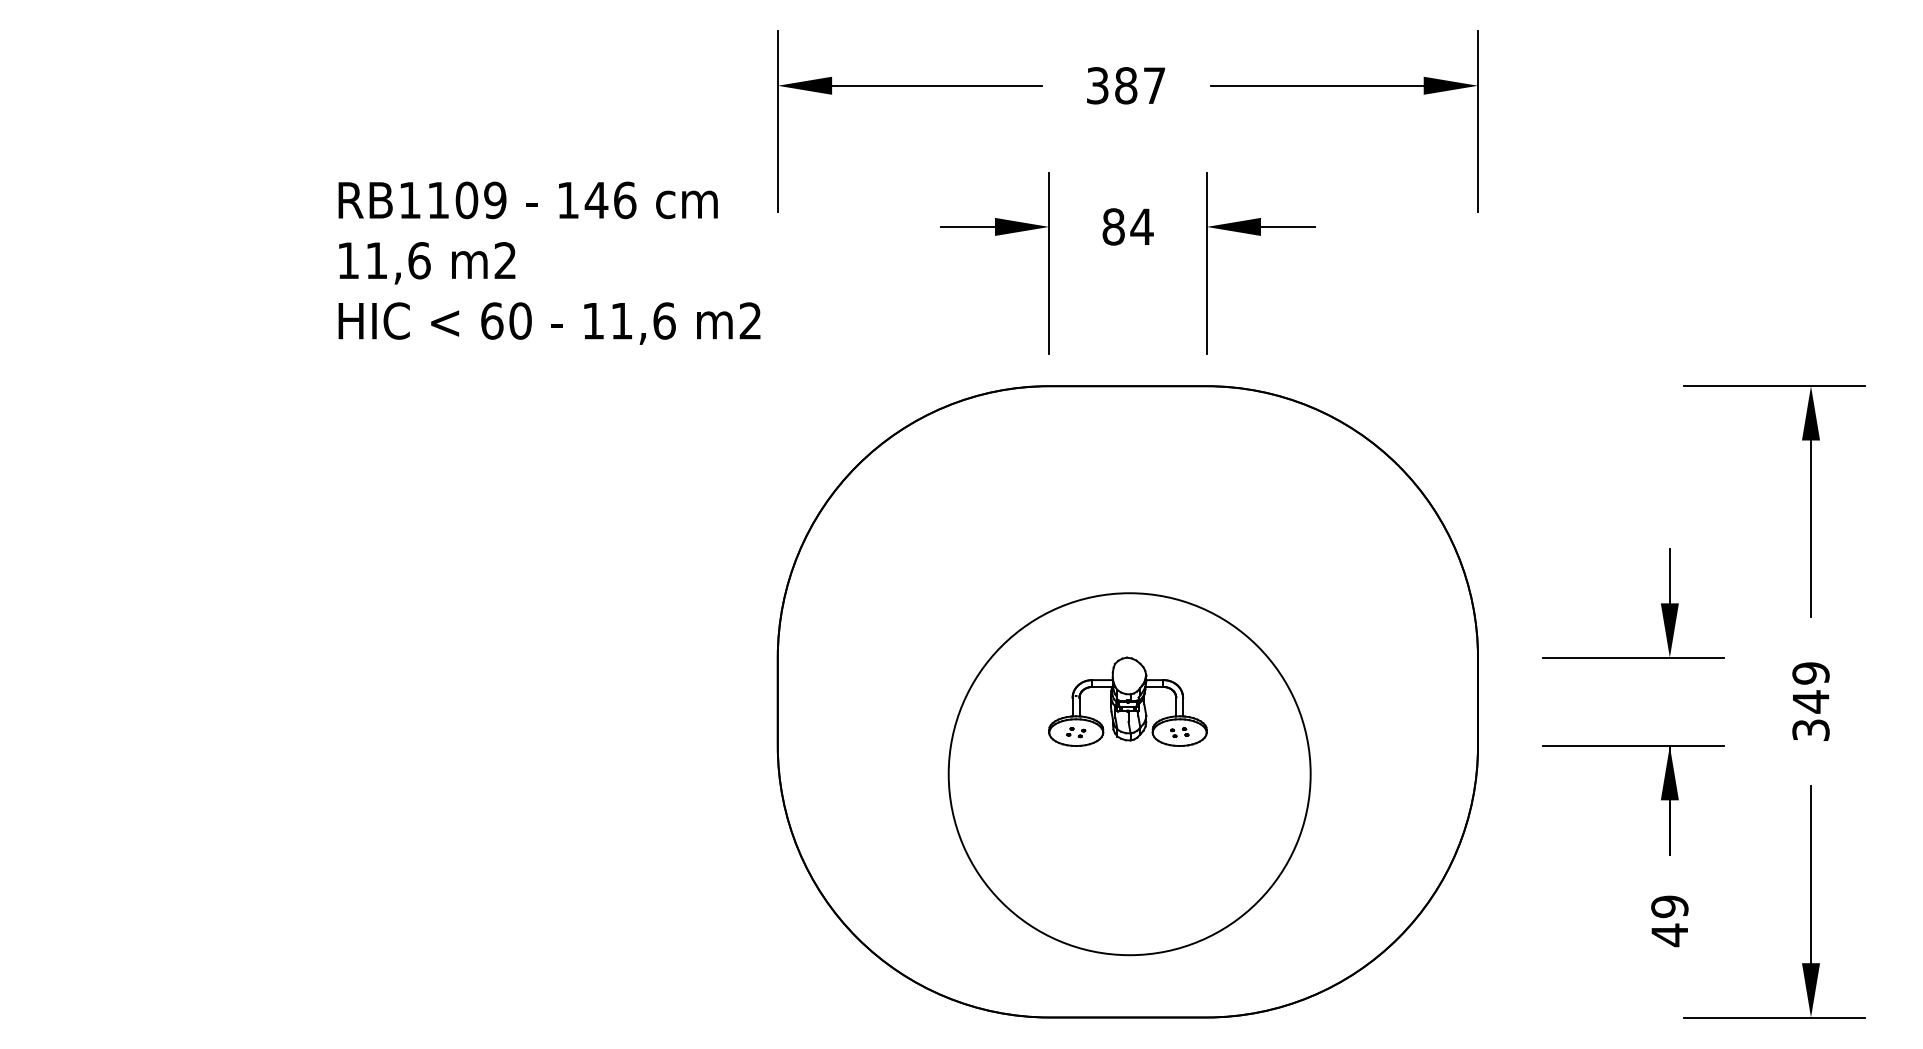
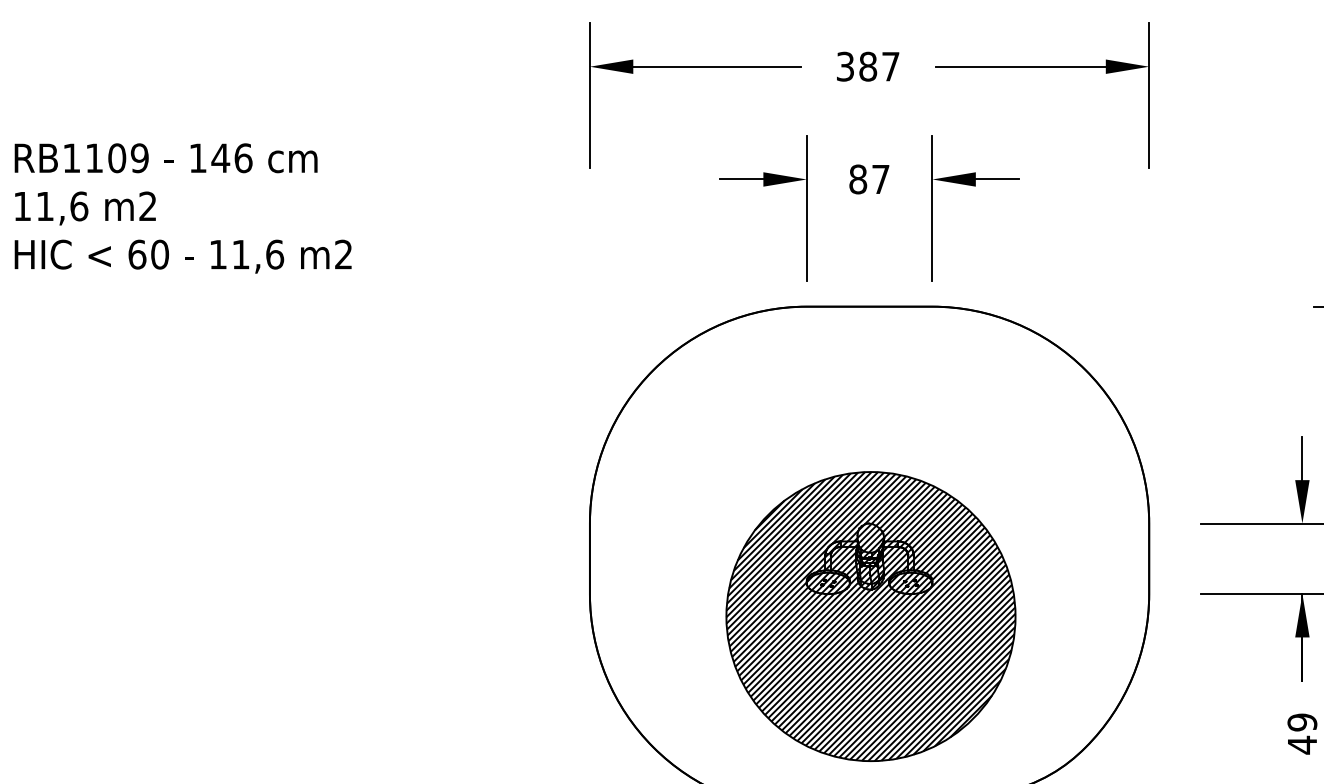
text: (1141, 226) -> (880, 179), 84 -> 87
text: (549, 262) -> (183, 207), moved
hatch: (1129, 774) -> (870, 616), added

